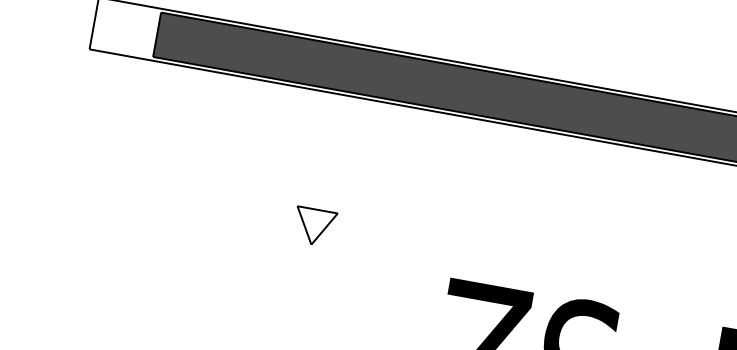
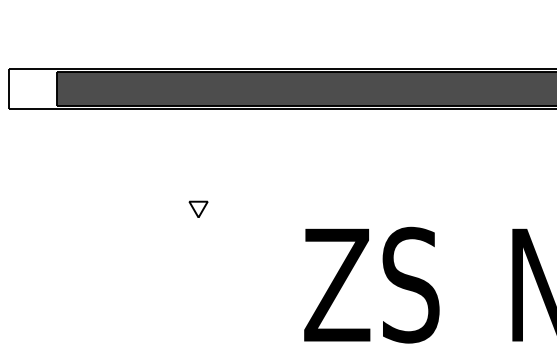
part: (314, 226) -> (198, 209), size x0.6

